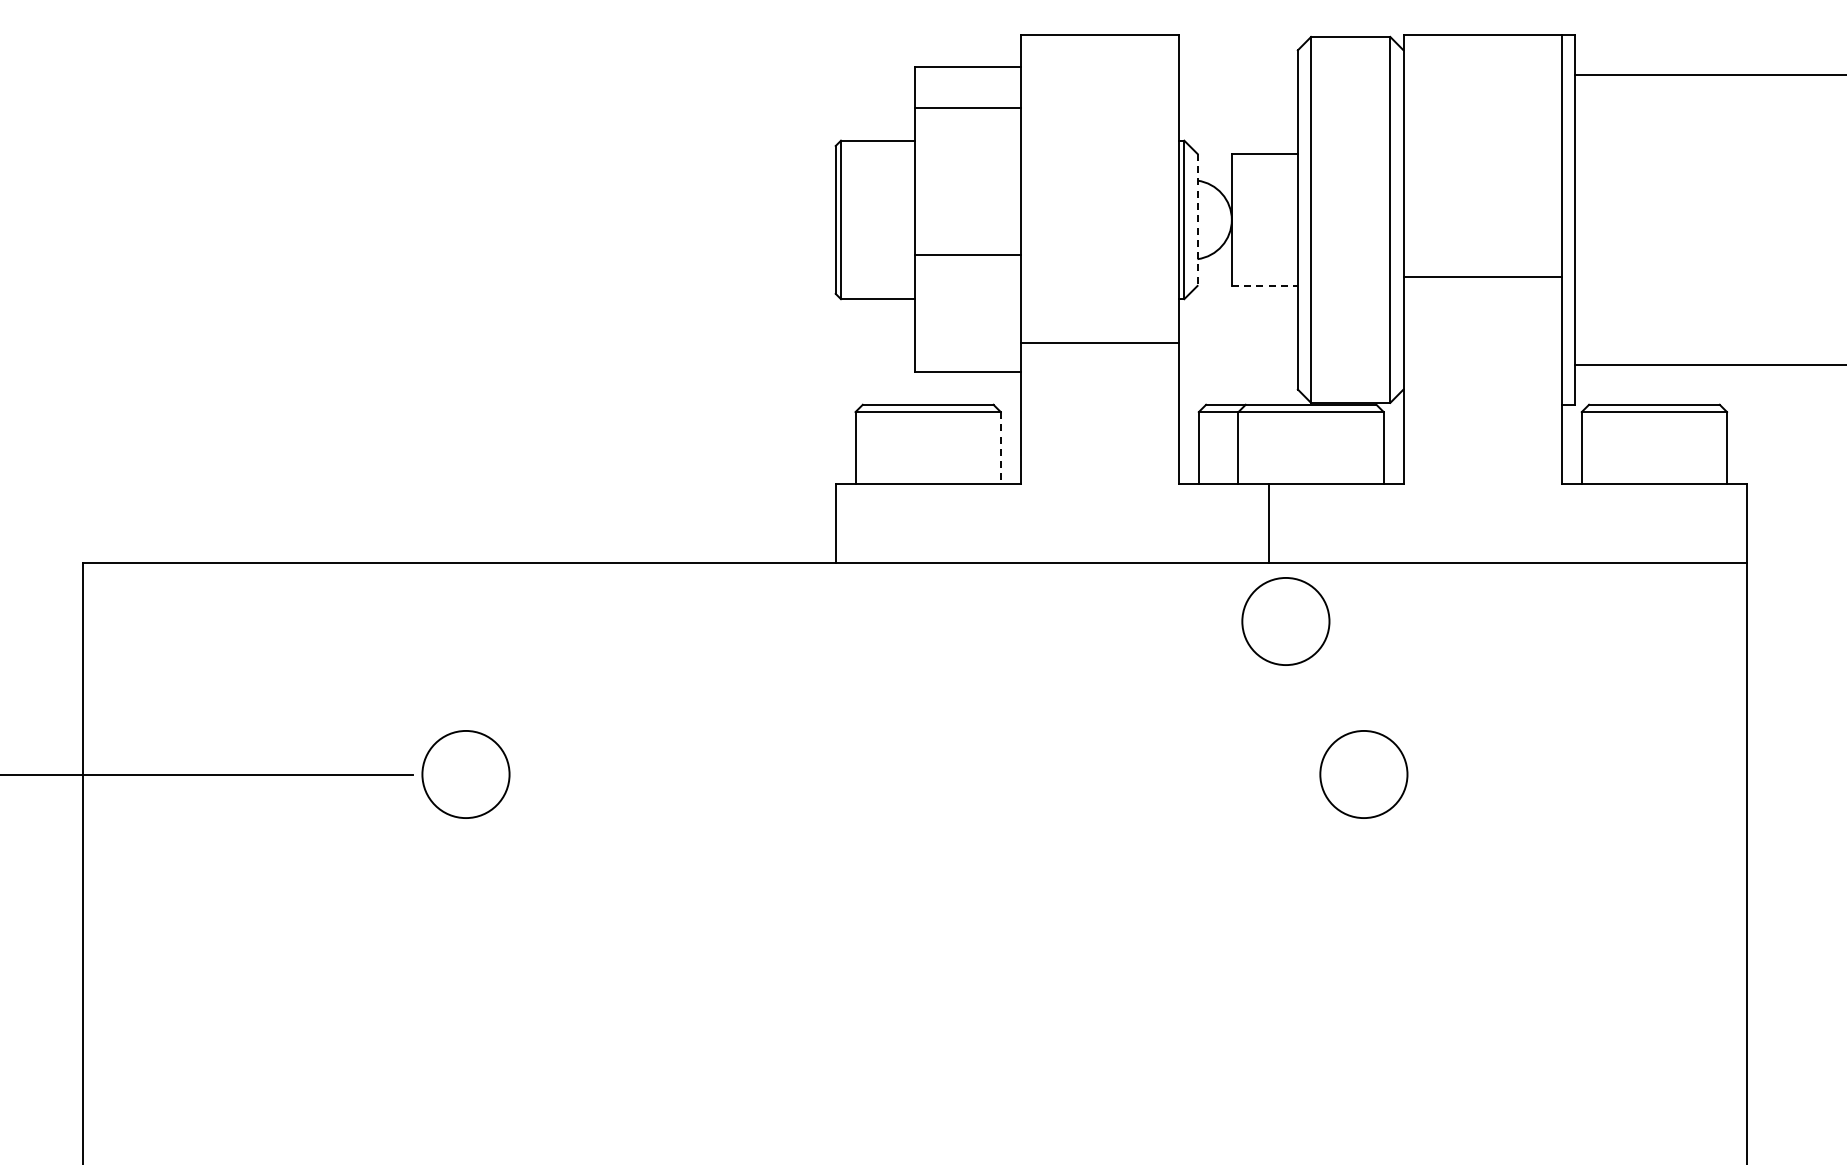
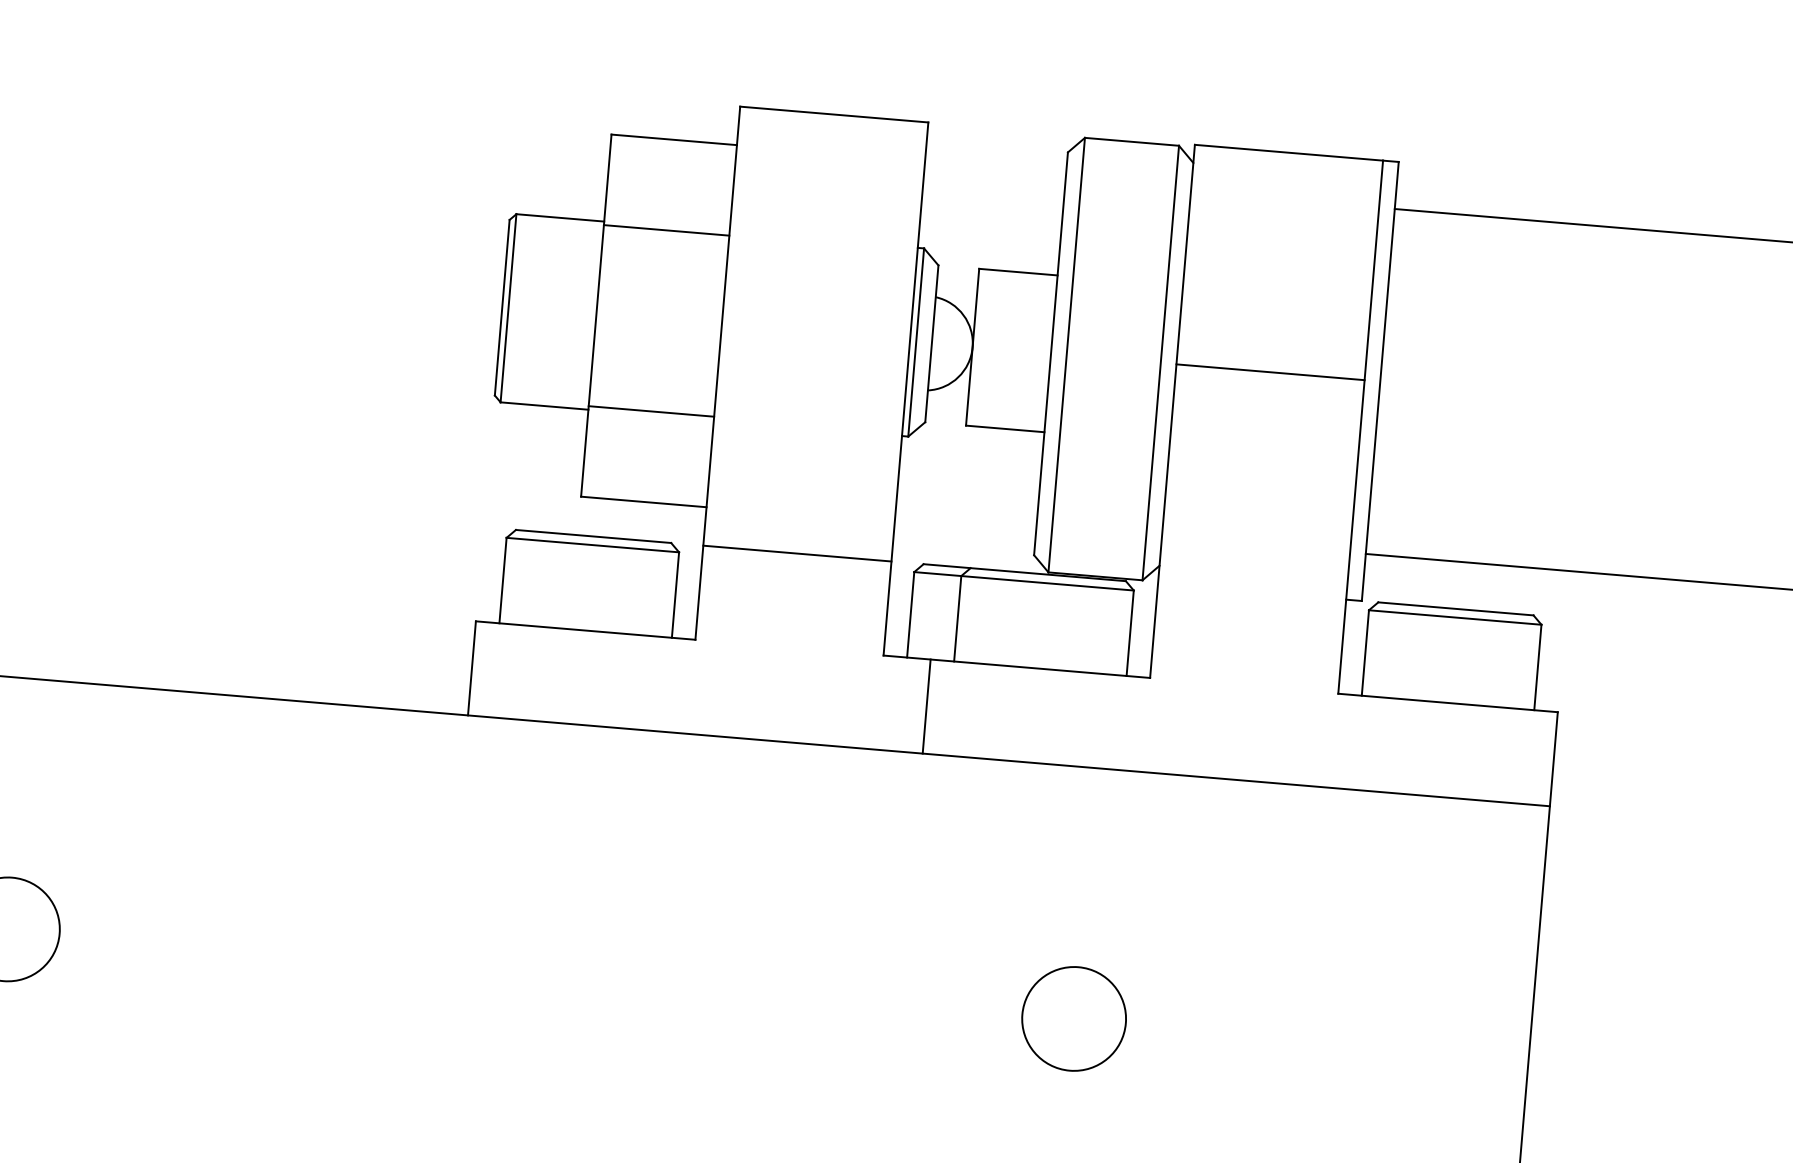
line: (967, 107) -> (666, 230), moved
line: (1197, 220) -> (931, 344), dashed -> solid
line: (967, 255) -> (651, 411), moved
line: (1482, 276) -> (1270, 371), moved
line: (1265, 285) -> (1006, 428), dashed -> solid
line: (1099, 342) -> (797, 553), moved
line: (1000, 448) -> (675, 595), dashed -> solid
line: (1268, 523) -> (926, 706), moved
circle: (1285, 621) -> (996, 829), removed

